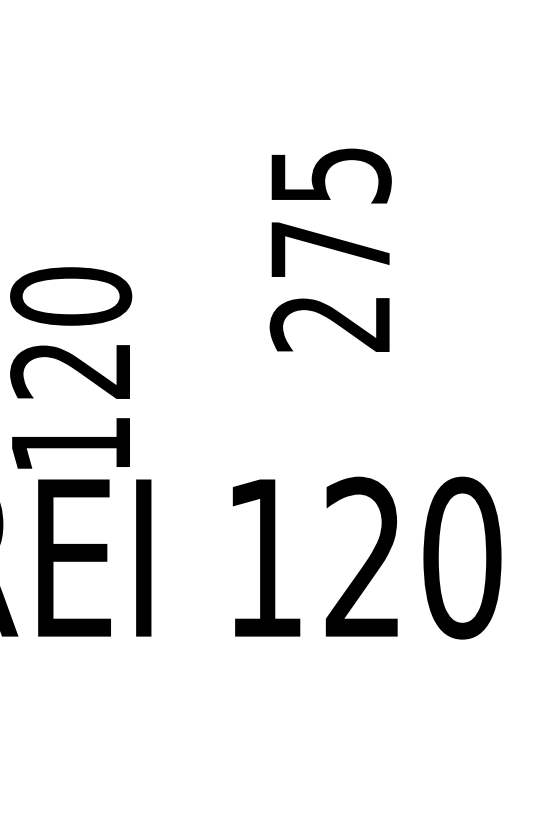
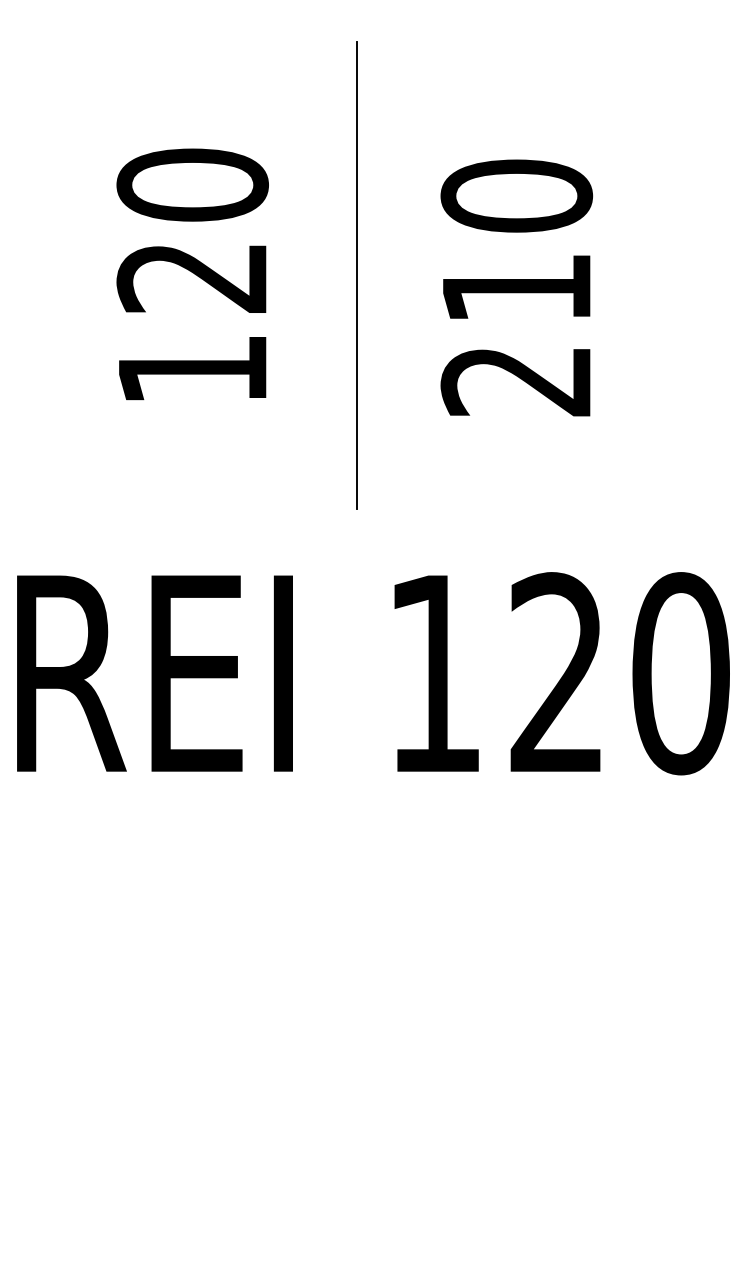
text: (330, 211) -> (516, 240), 275 -> 210
line: (202, 239) -> (356, 275), added
text: (70, 368) -> (192, 274), moved

